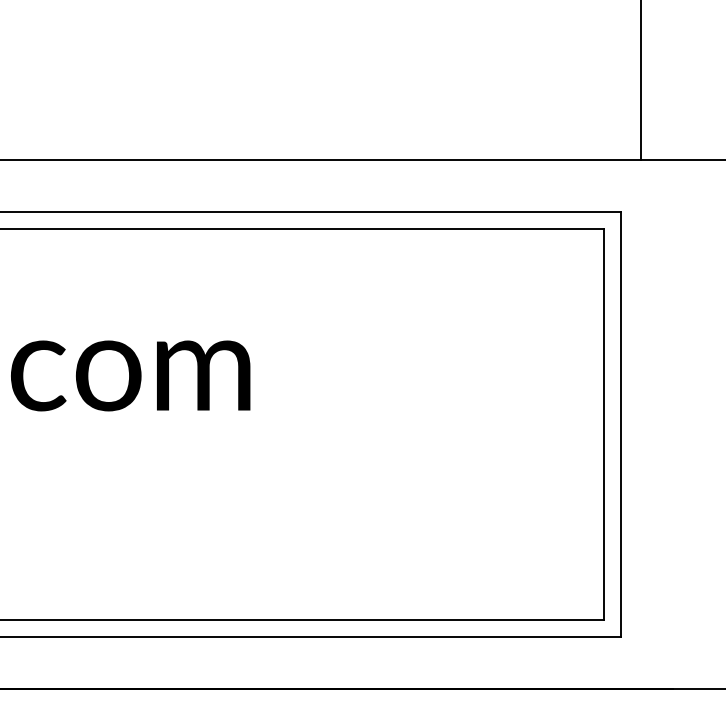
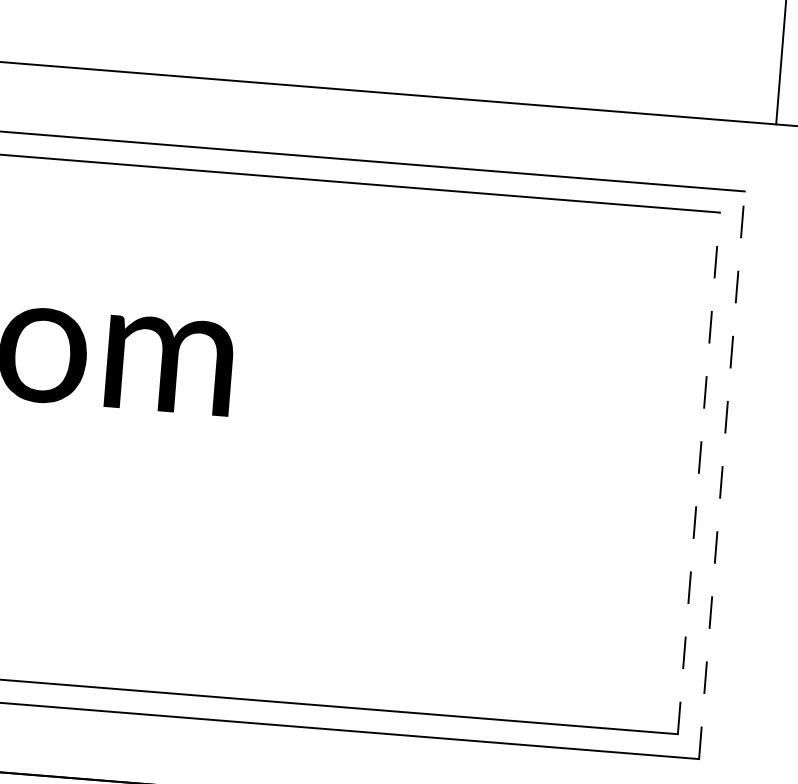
line: (603, 423) -> (698, 472), solid -> dashed
line: (621, 424) -> (722, 475), solid -> dashed

